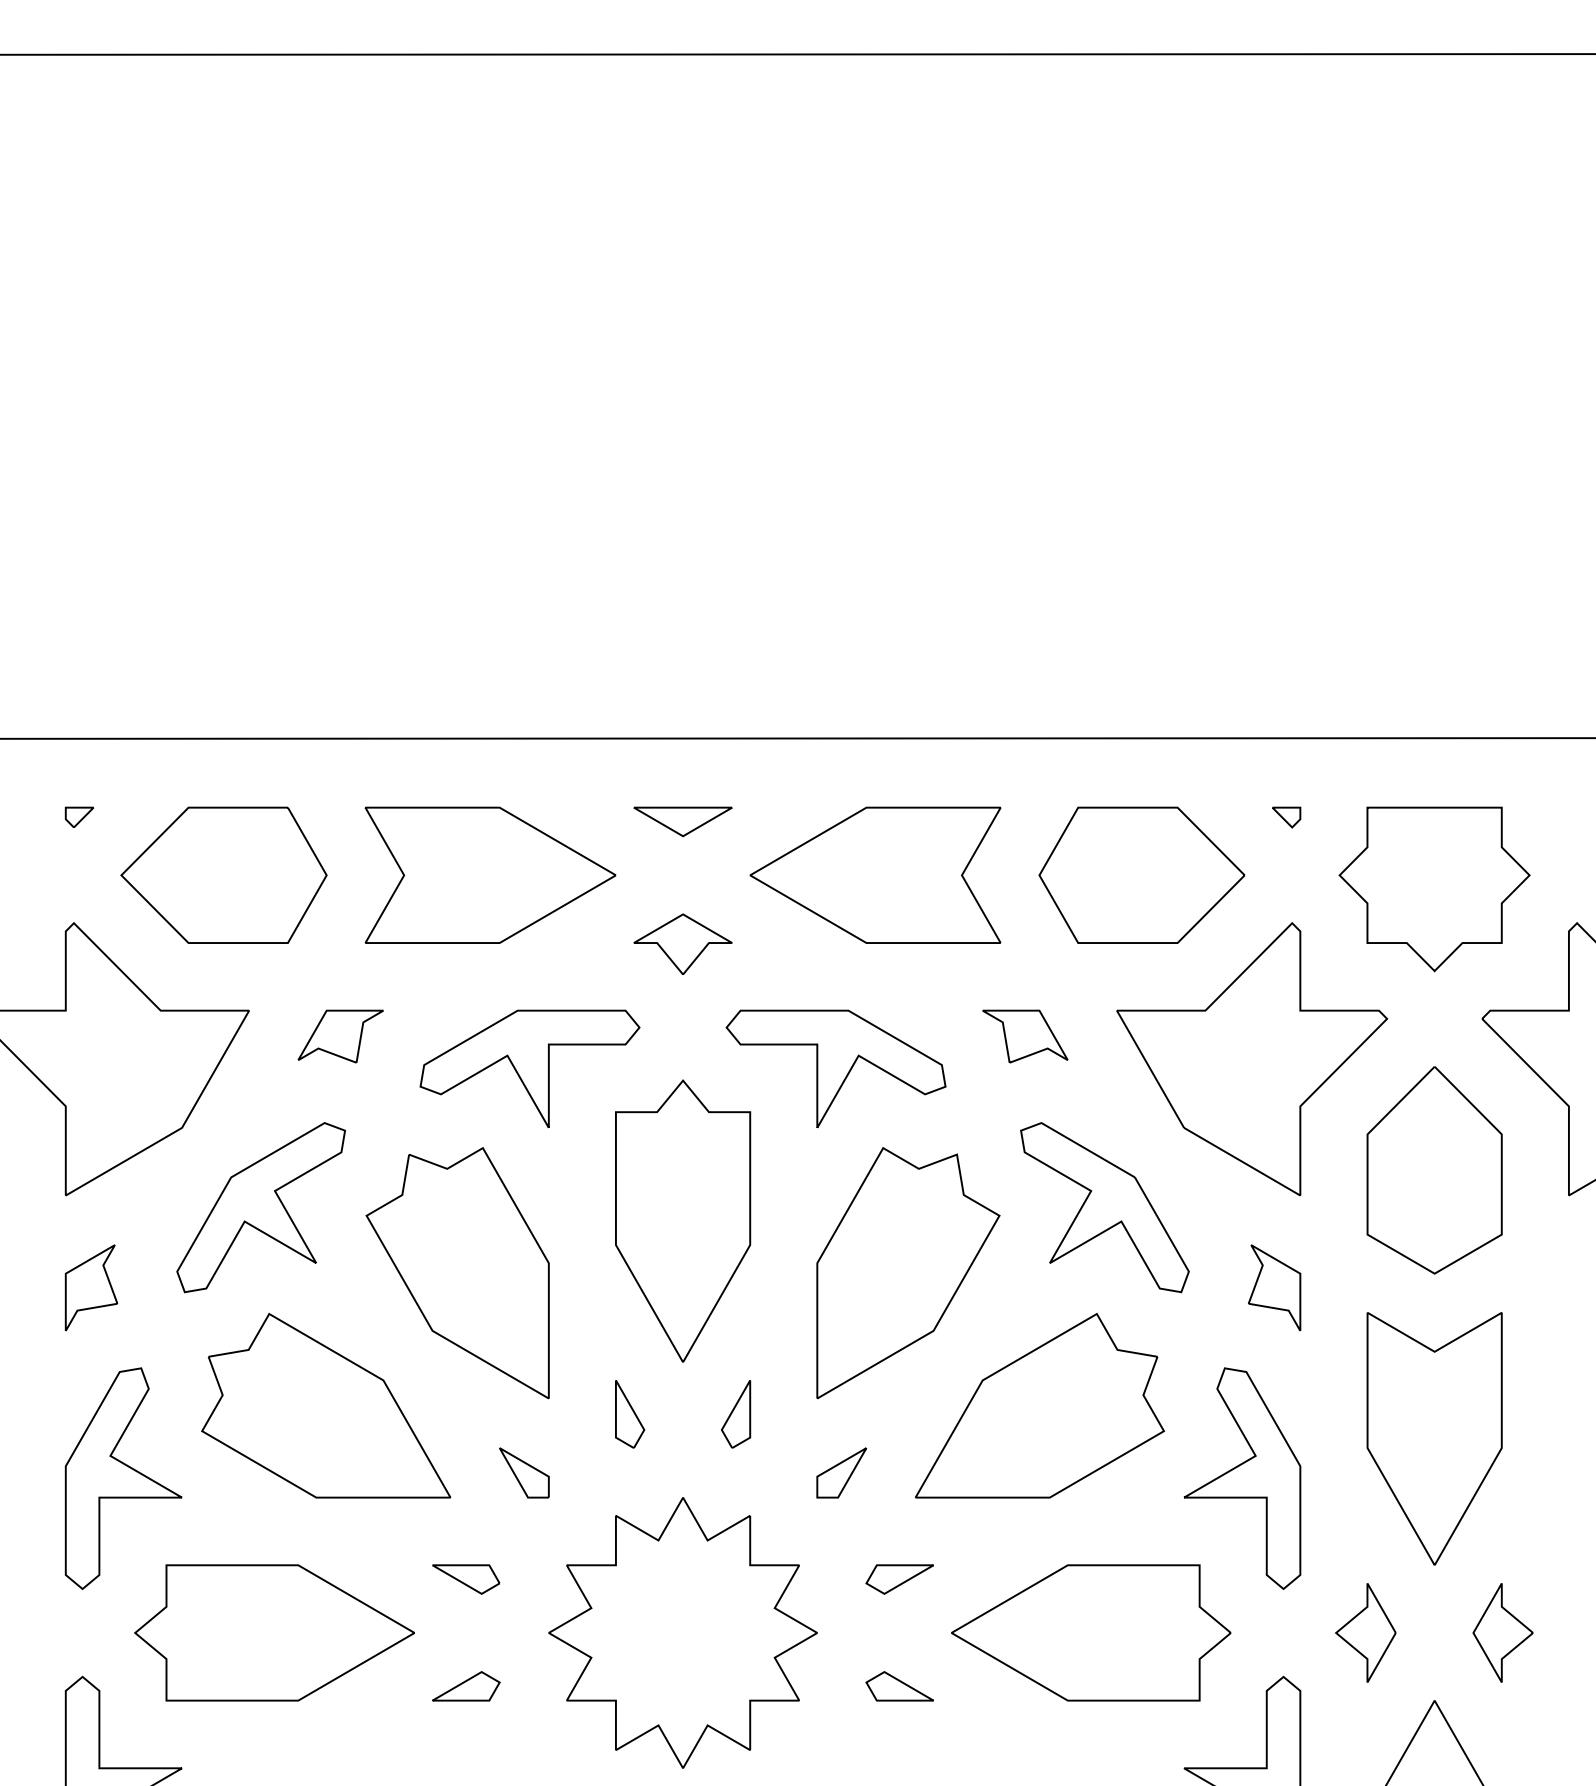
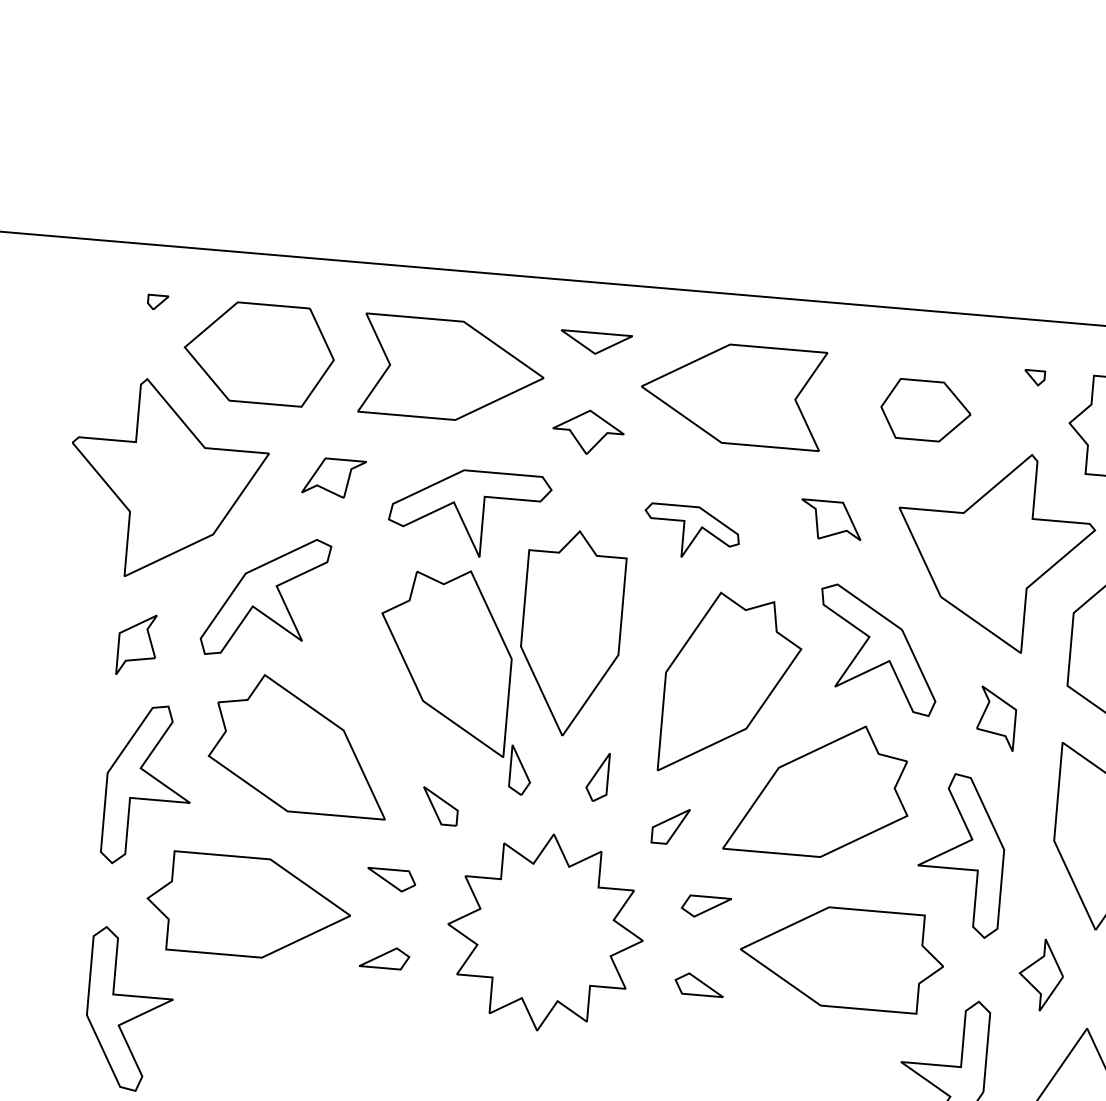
part: (1141, 874) -> (925, 410), size x0.6
part: (835, 1068) -> (691, 532), size x0.6
part: (457, 1273) -> (444, 660), moved

